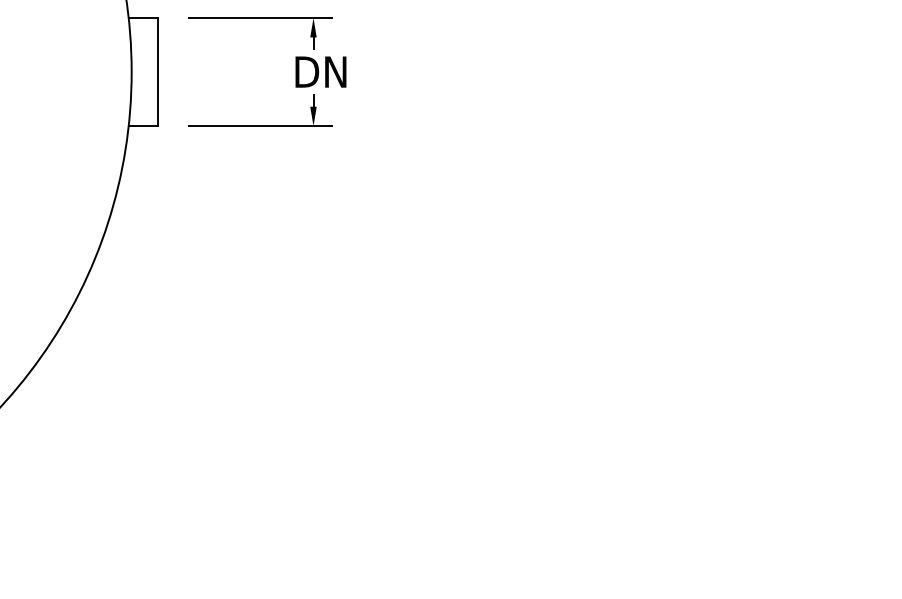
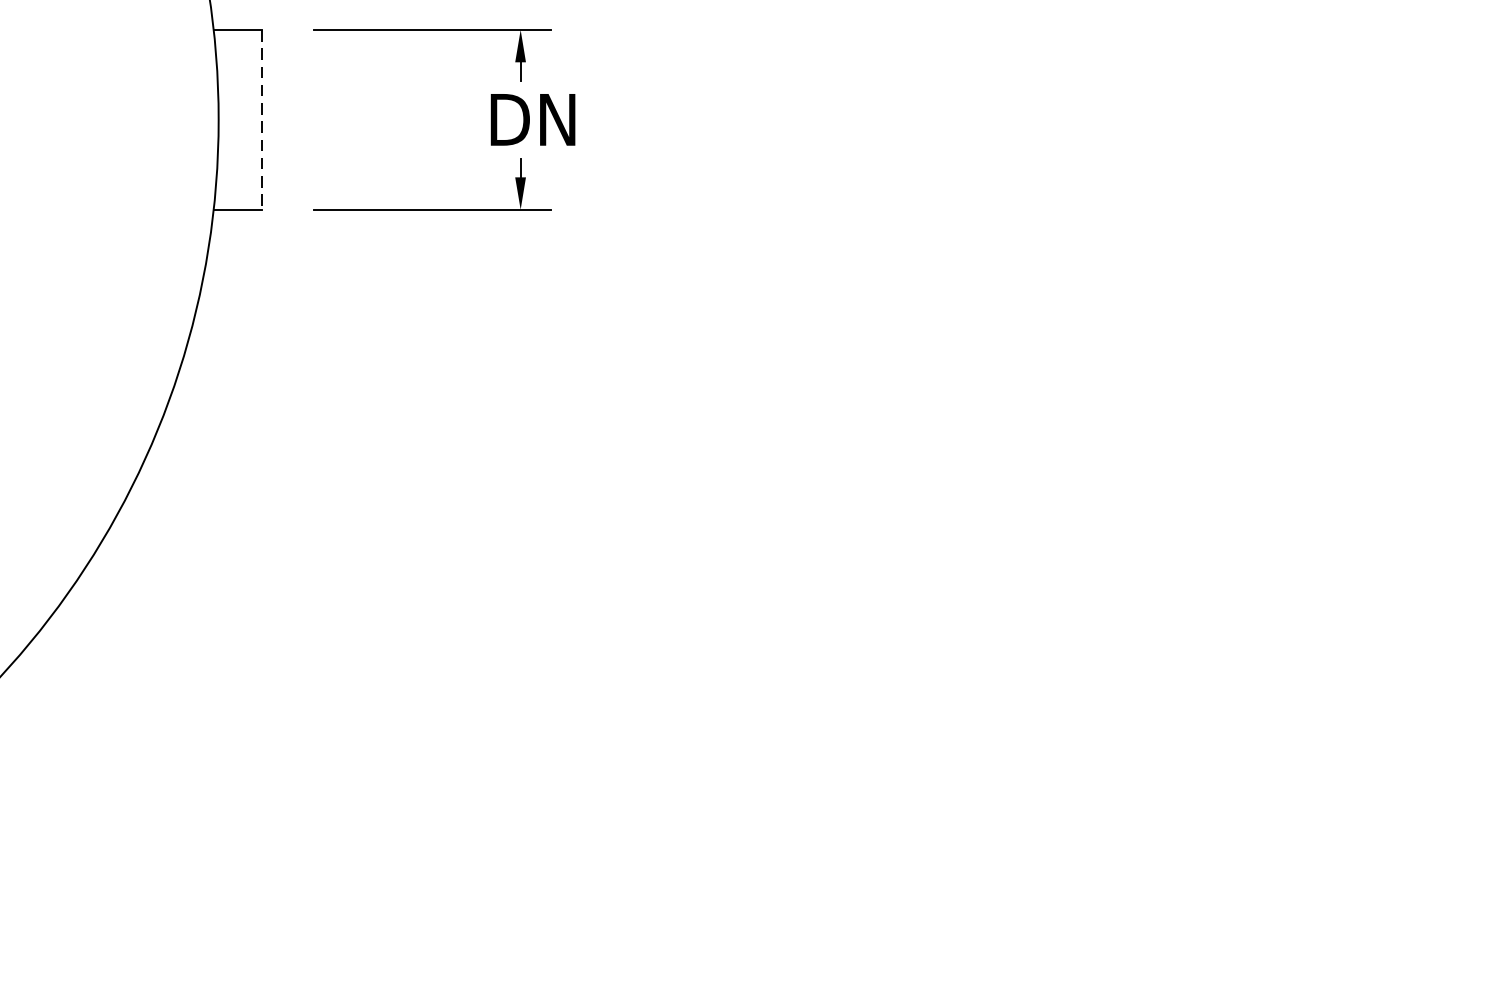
line: (157, 72) -> (261, 120), solid -> dashed

